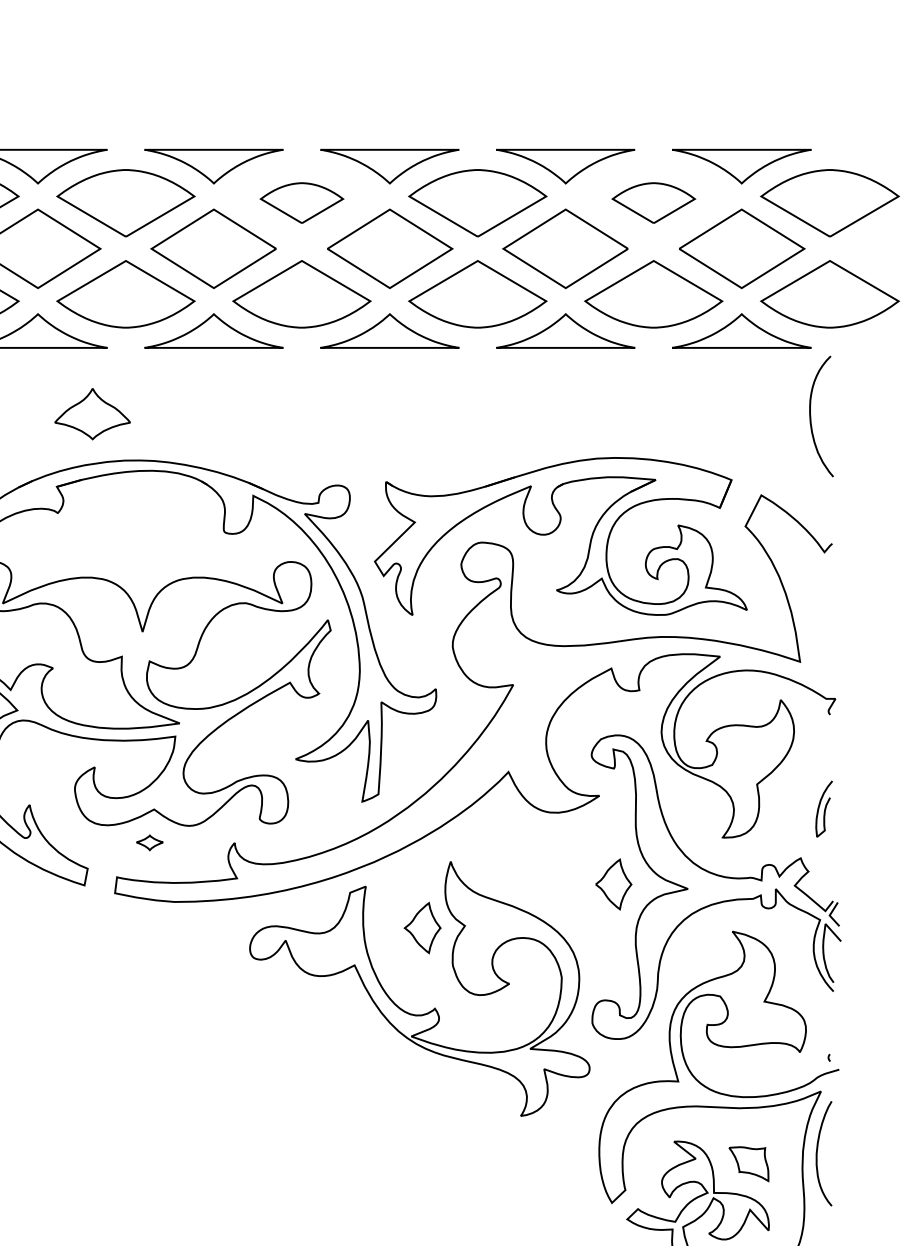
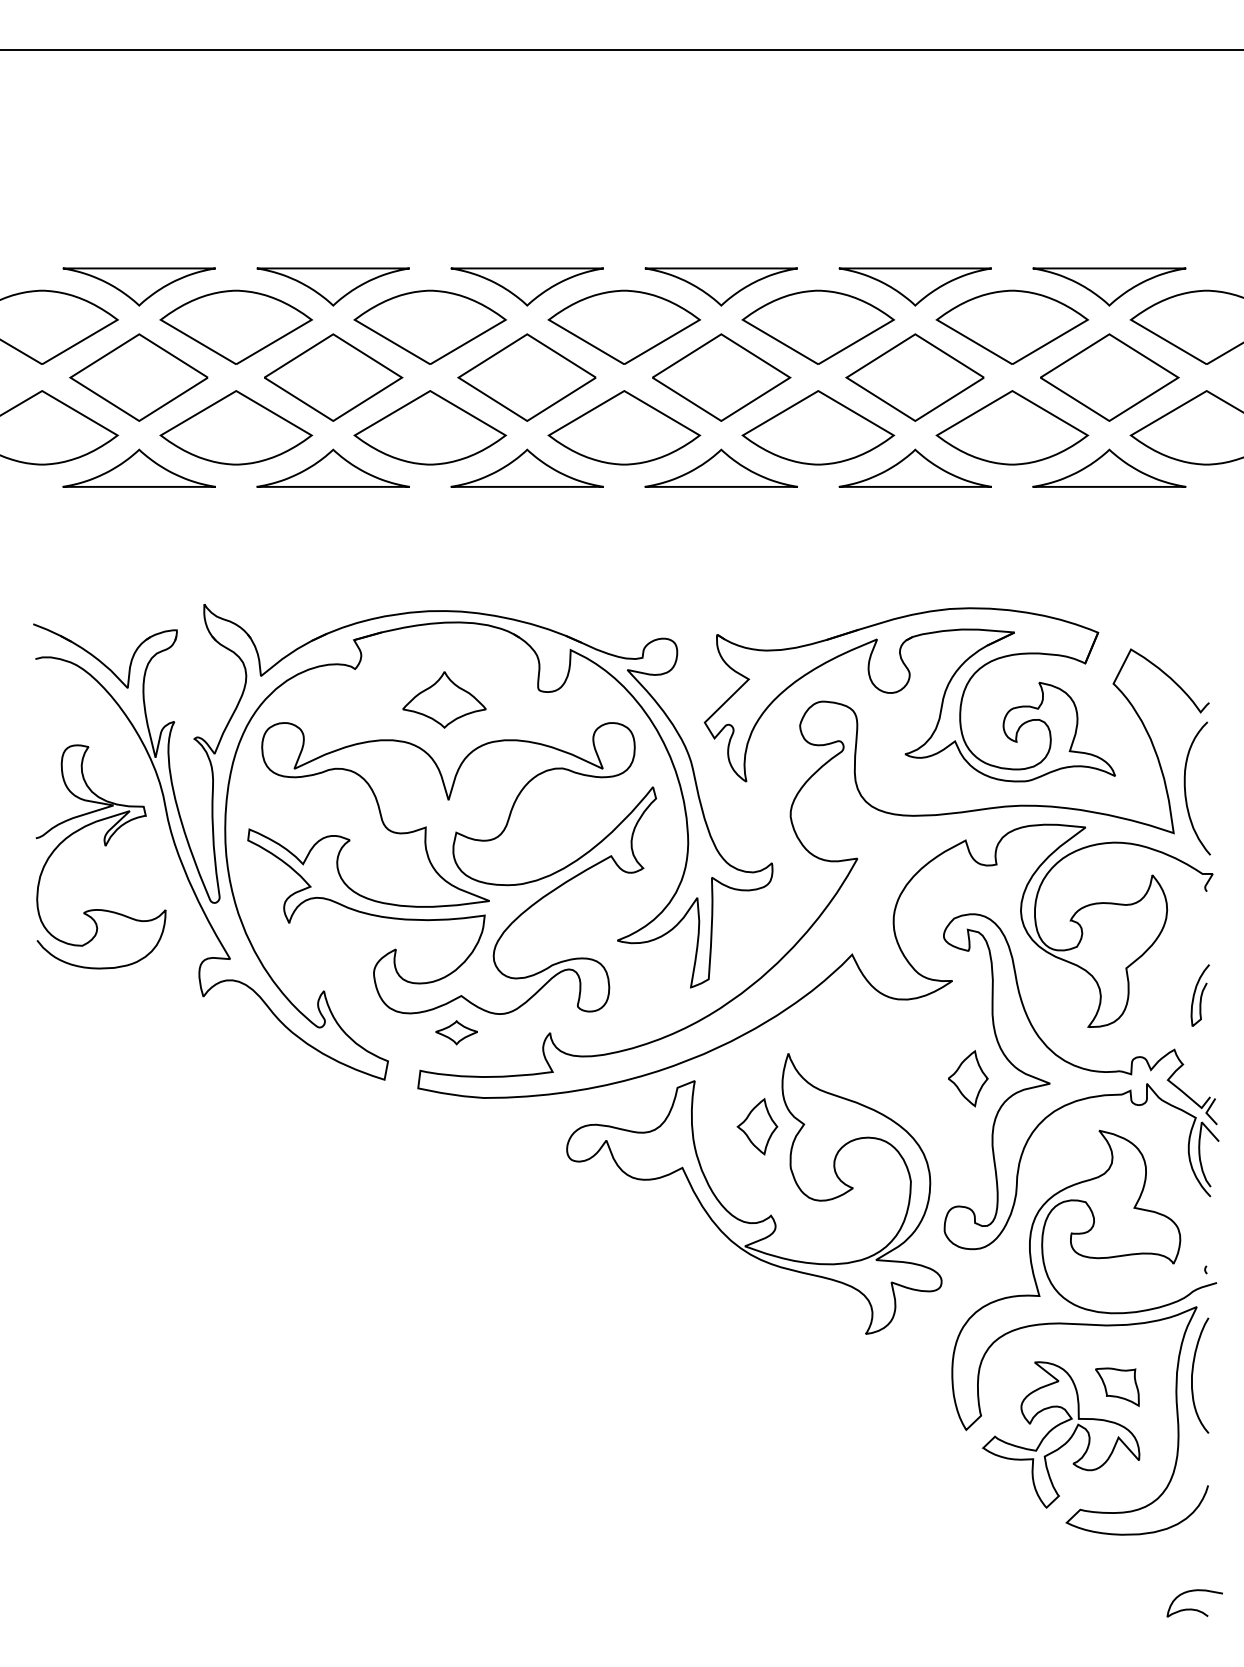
part: (302, 202) -> (624, 326), size x1.67
part: (653, 202) -> (1012, 326), size x1.67
part: (92, 413) -> (444, 699), moved
curve: (811, 419) -> (1186, 791), moved
part: (149, 842) -> (456, 1032), size x1.43

